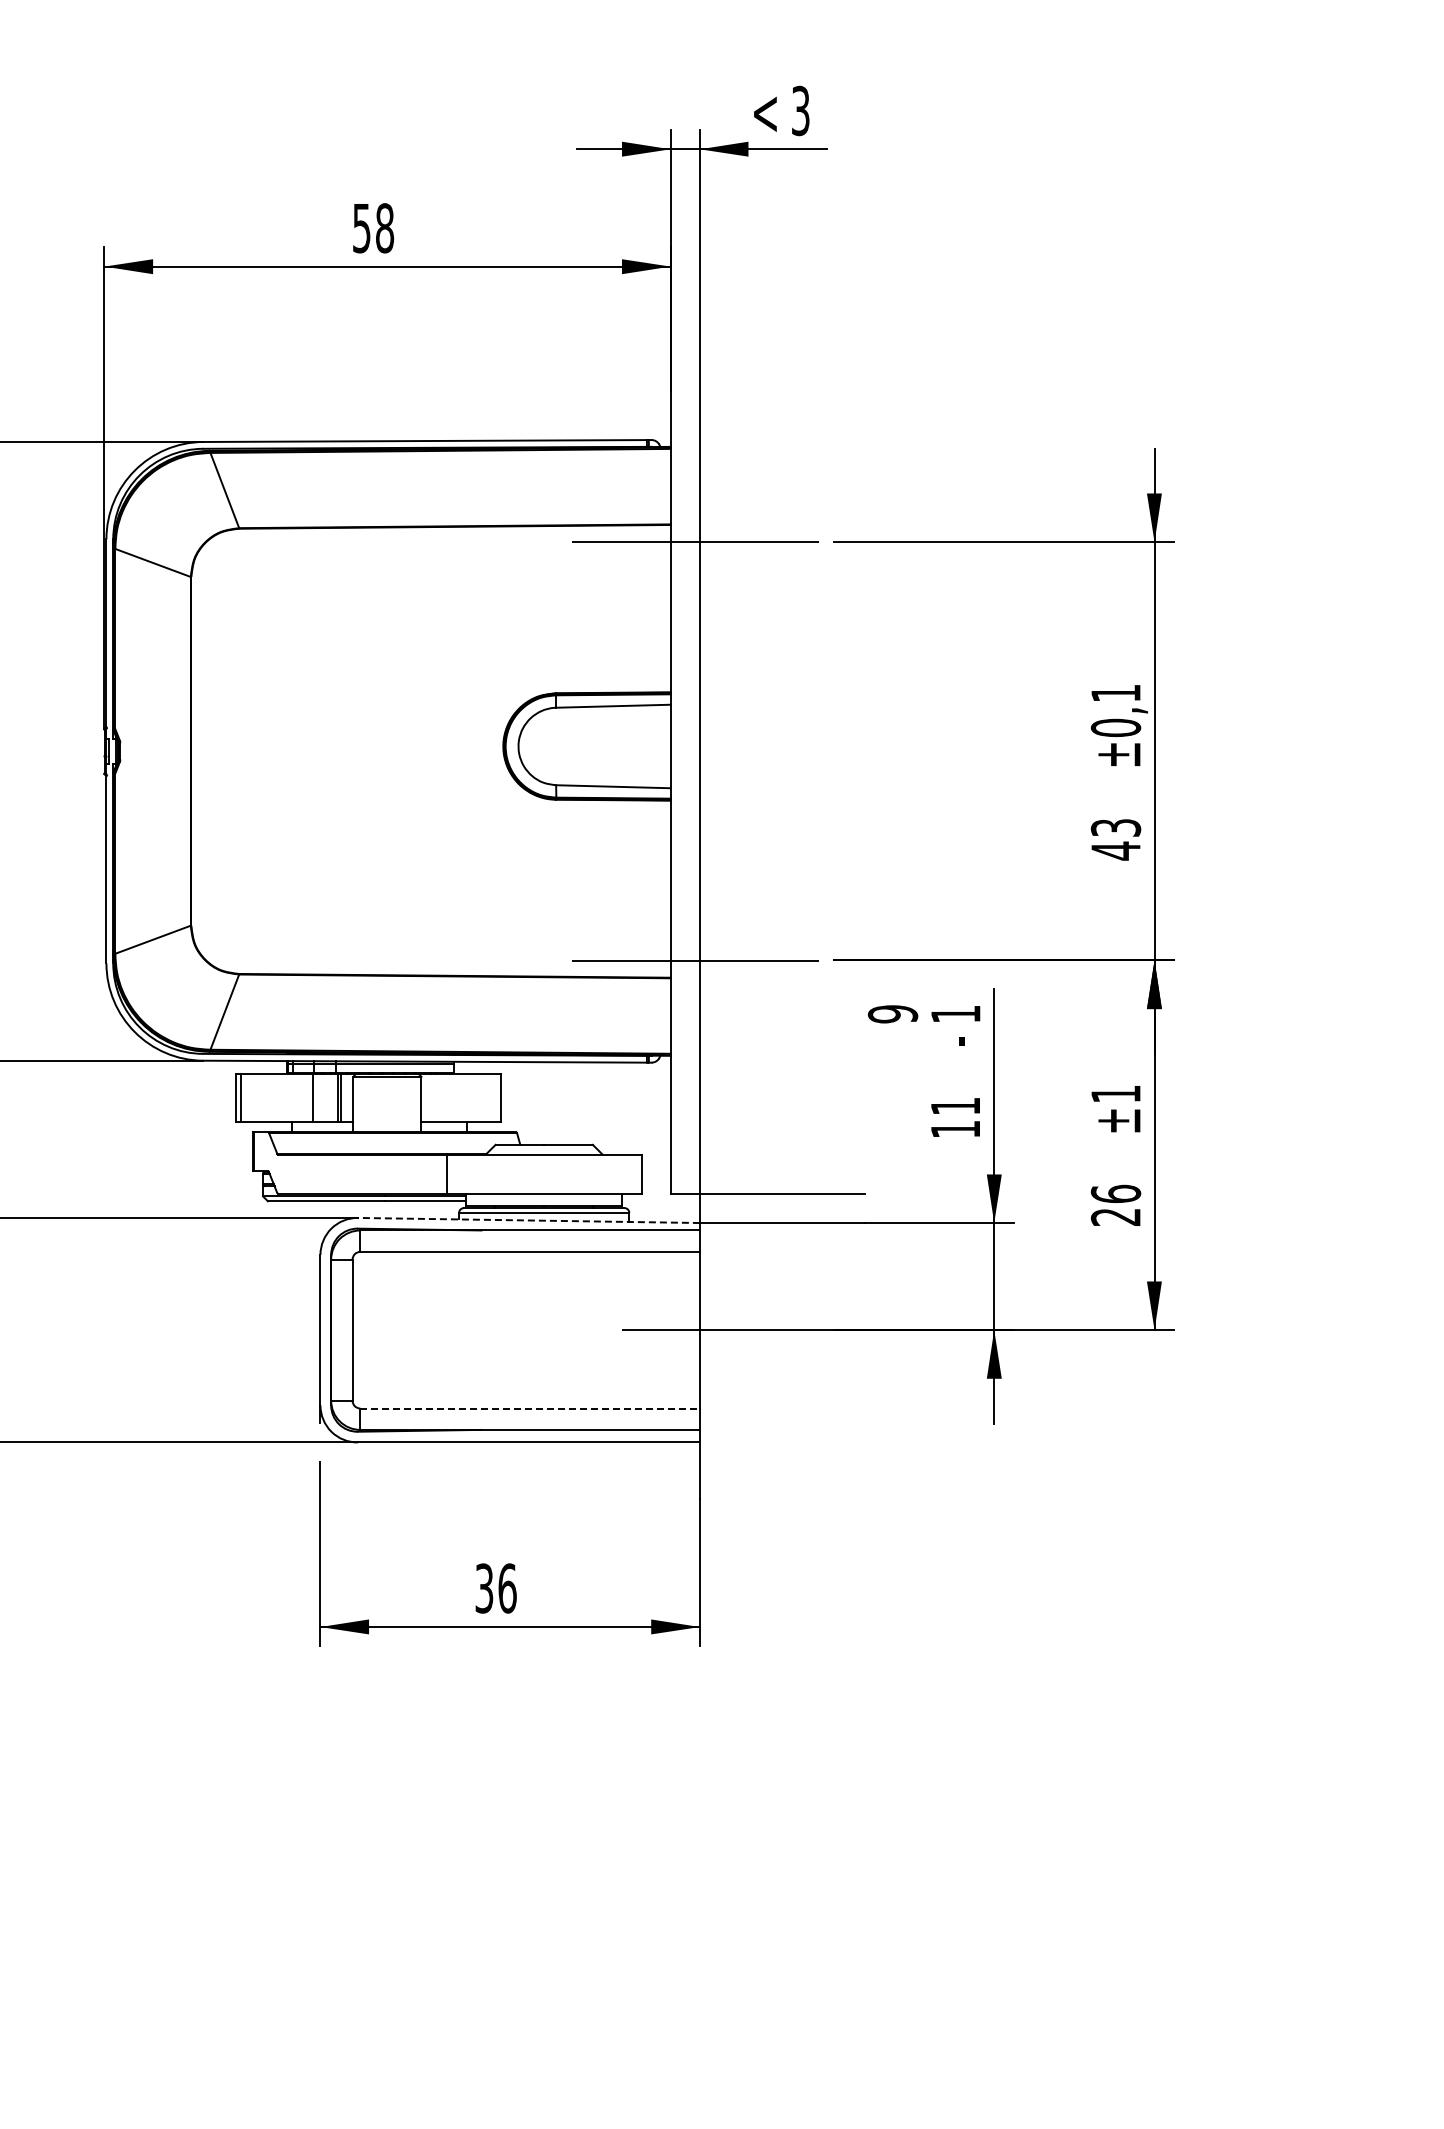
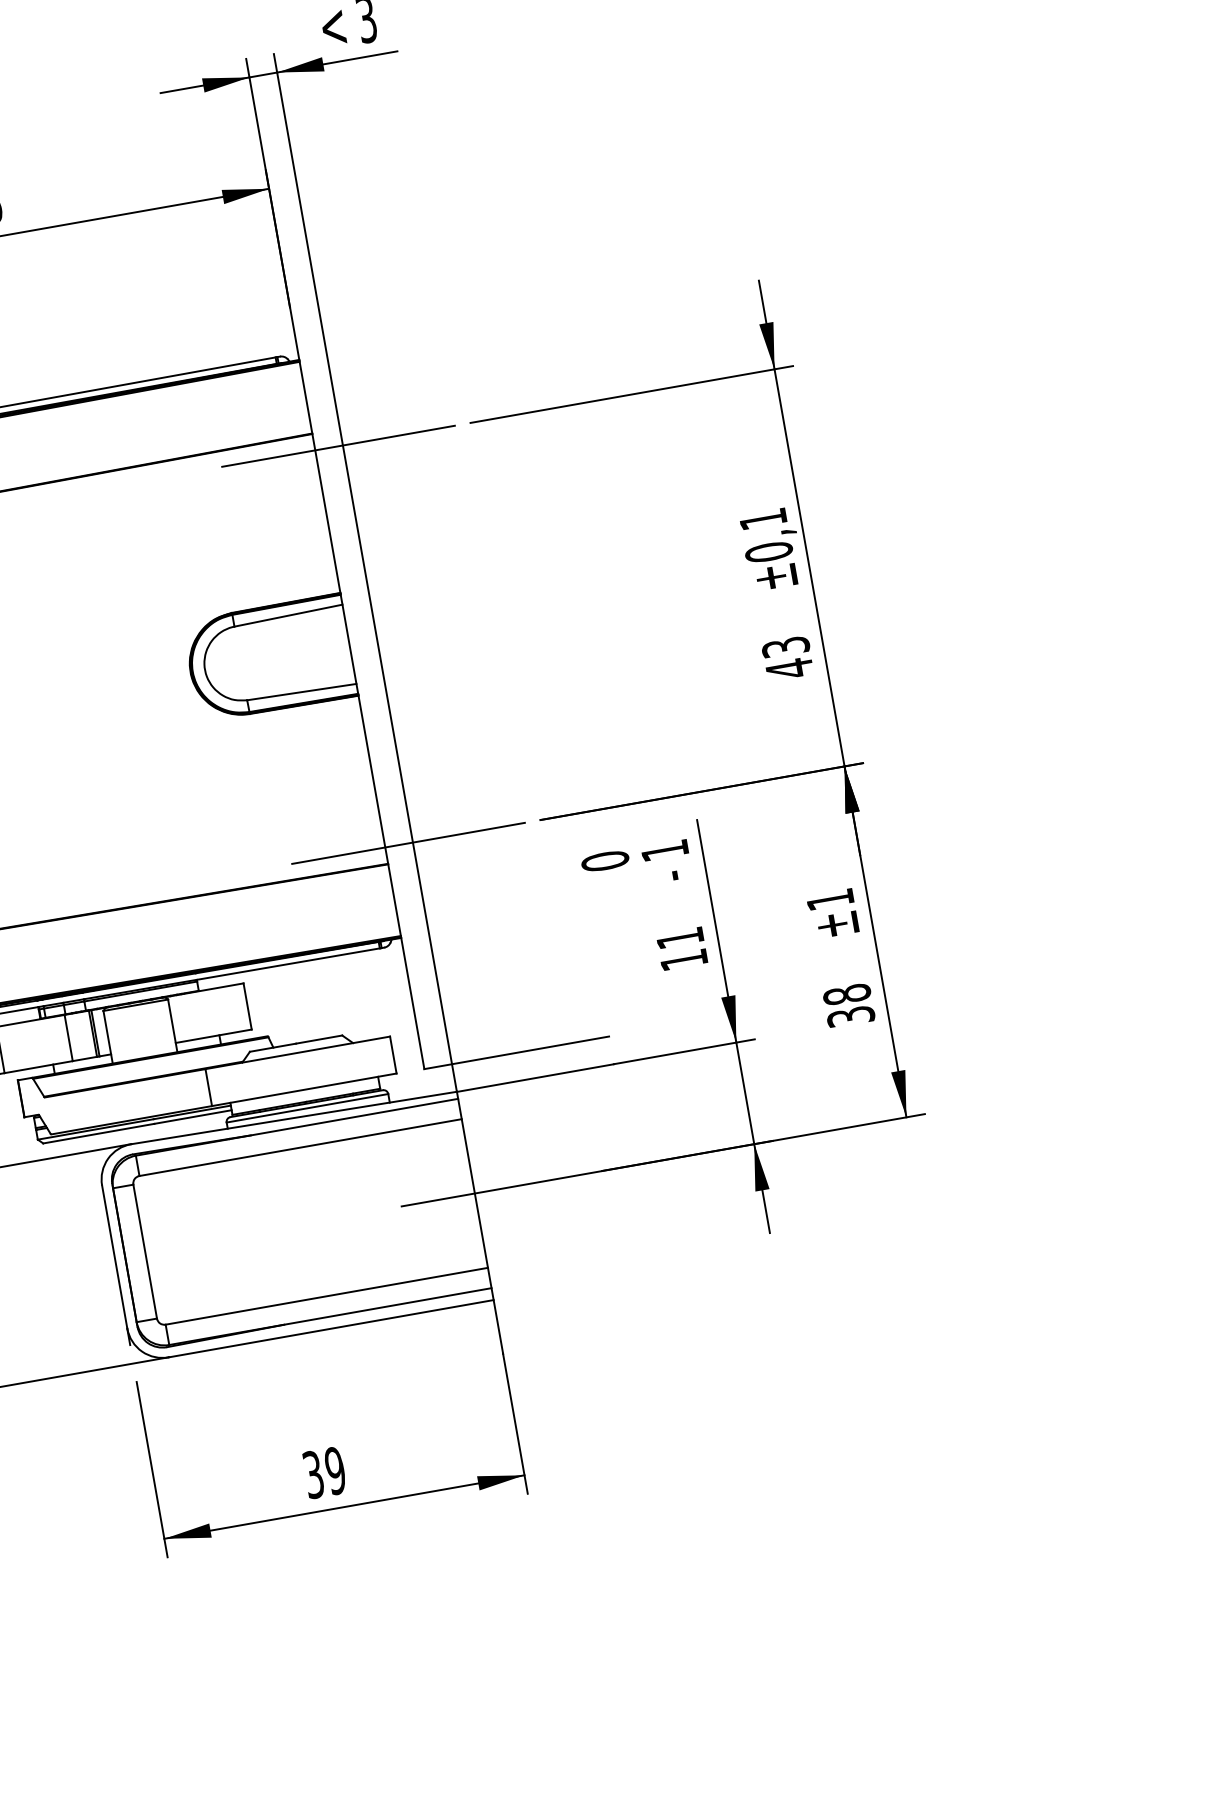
text: (893, 1014) -> (605, 861), 9 -> 0
text: (1115, 1204) -> (848, 1004), 26 -> 38
line: (528, 1220) -> (293, 1118), dashed -> solid
line: (530, 1408) -> (327, 1296), dashed -> solid
text: (507, 1588) -> (335, 1470), 36 -> 39

